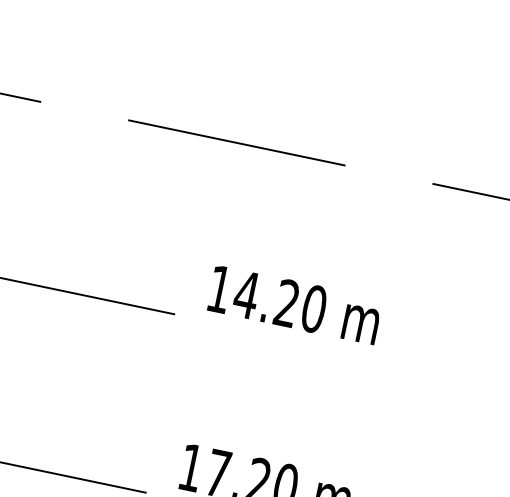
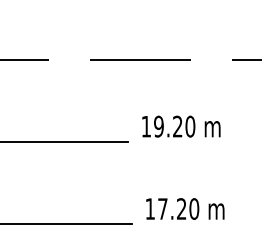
text: (245, 294) -> (158, 126), 14.20 -> 19.20

